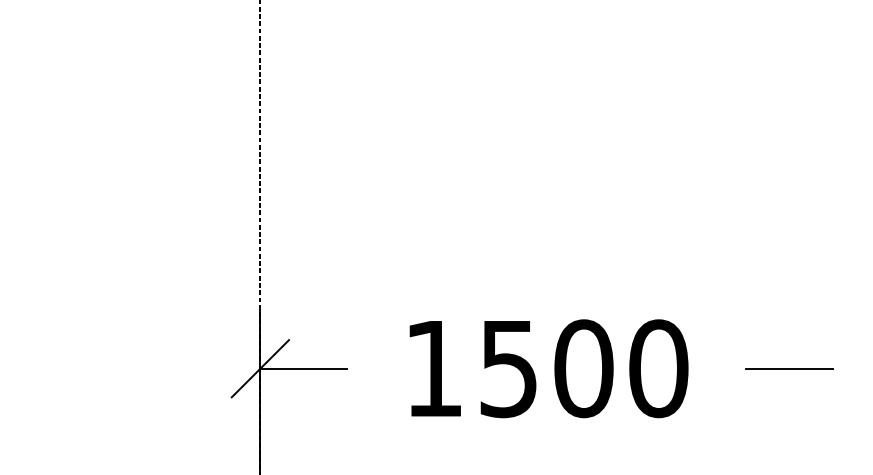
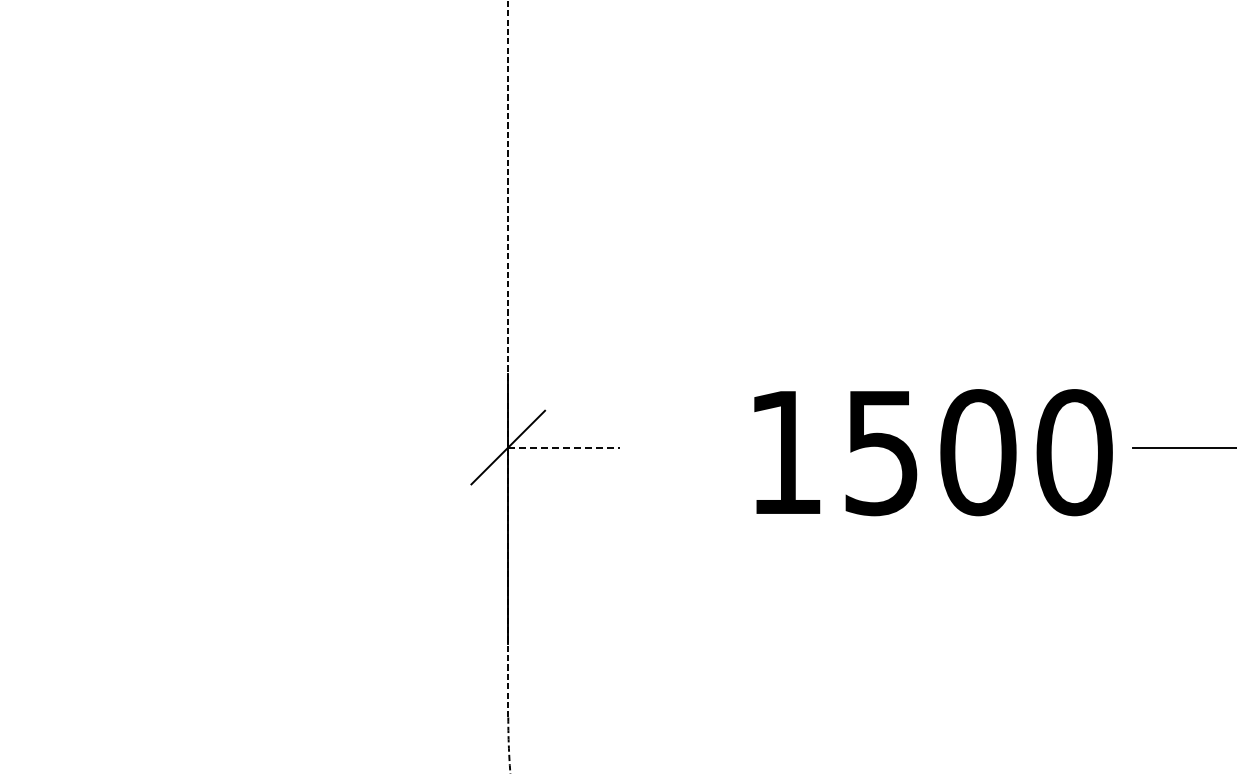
line: (303, 368) -> (563, 447), solid -> dashed
text: (549, 368) -> (933, 452), moved

